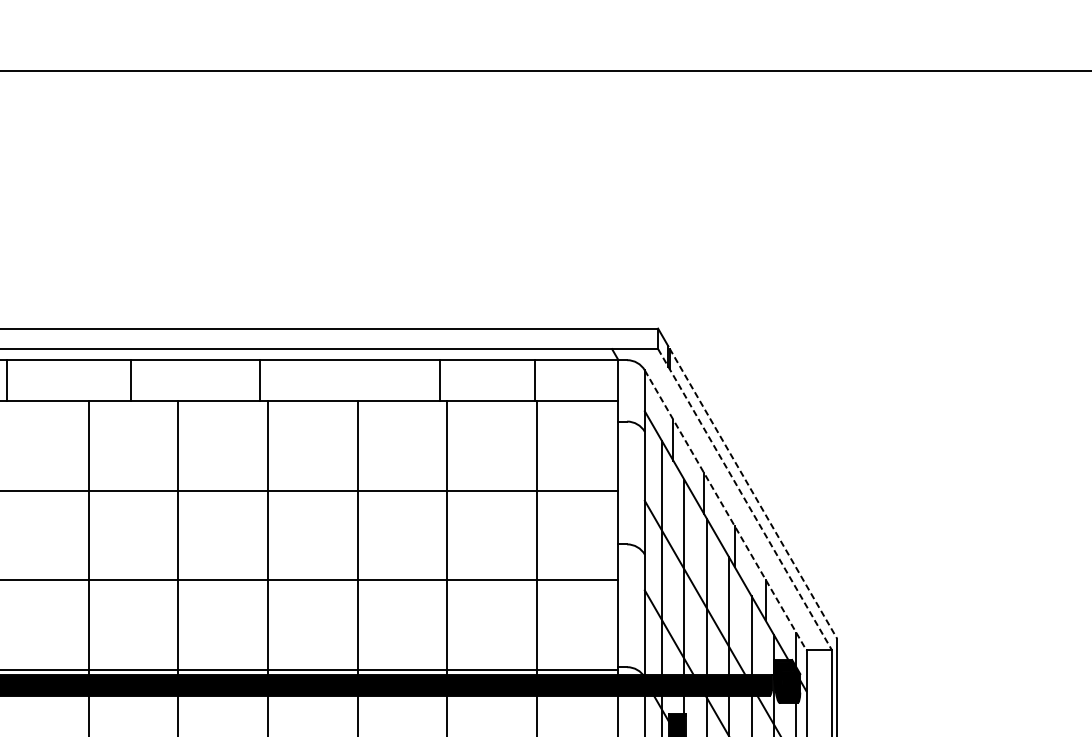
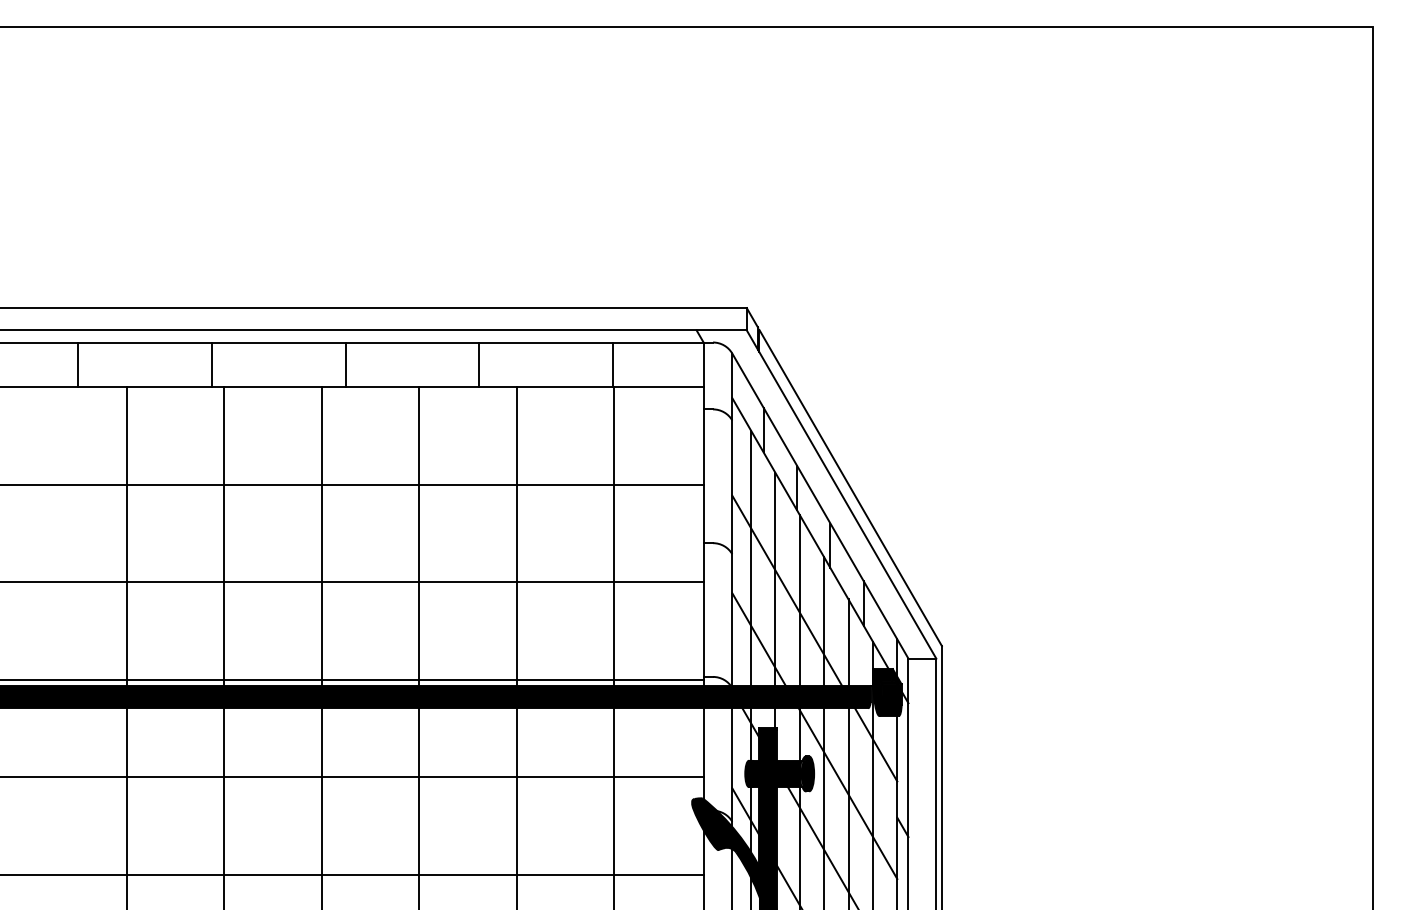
line: (6, 380) -> (77, 364), moved
line: (130, 380) -> (211, 364), moved
line: (260, 380) -> (345, 364), moved
line: (440, 380) -> (479, 364), moved
line: (753, 493) -> (850, 487), dashed -> solid
line: (745, 499) -> (841, 494), dashed -> solid
line: (725, 510) -> (820, 506), dashed -> solid

